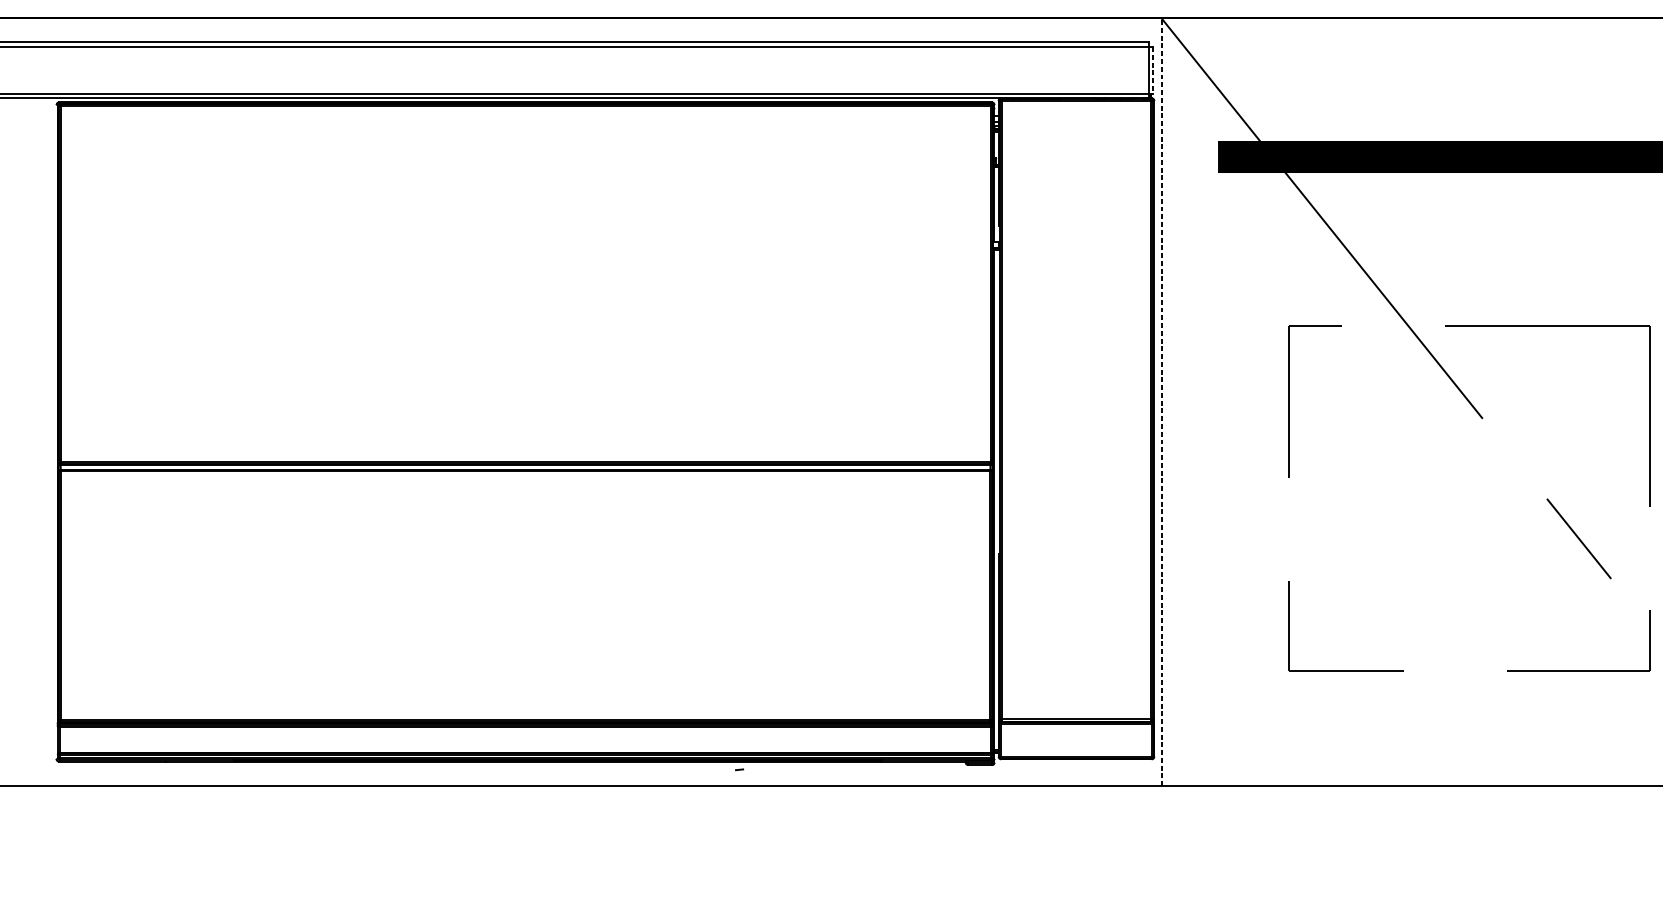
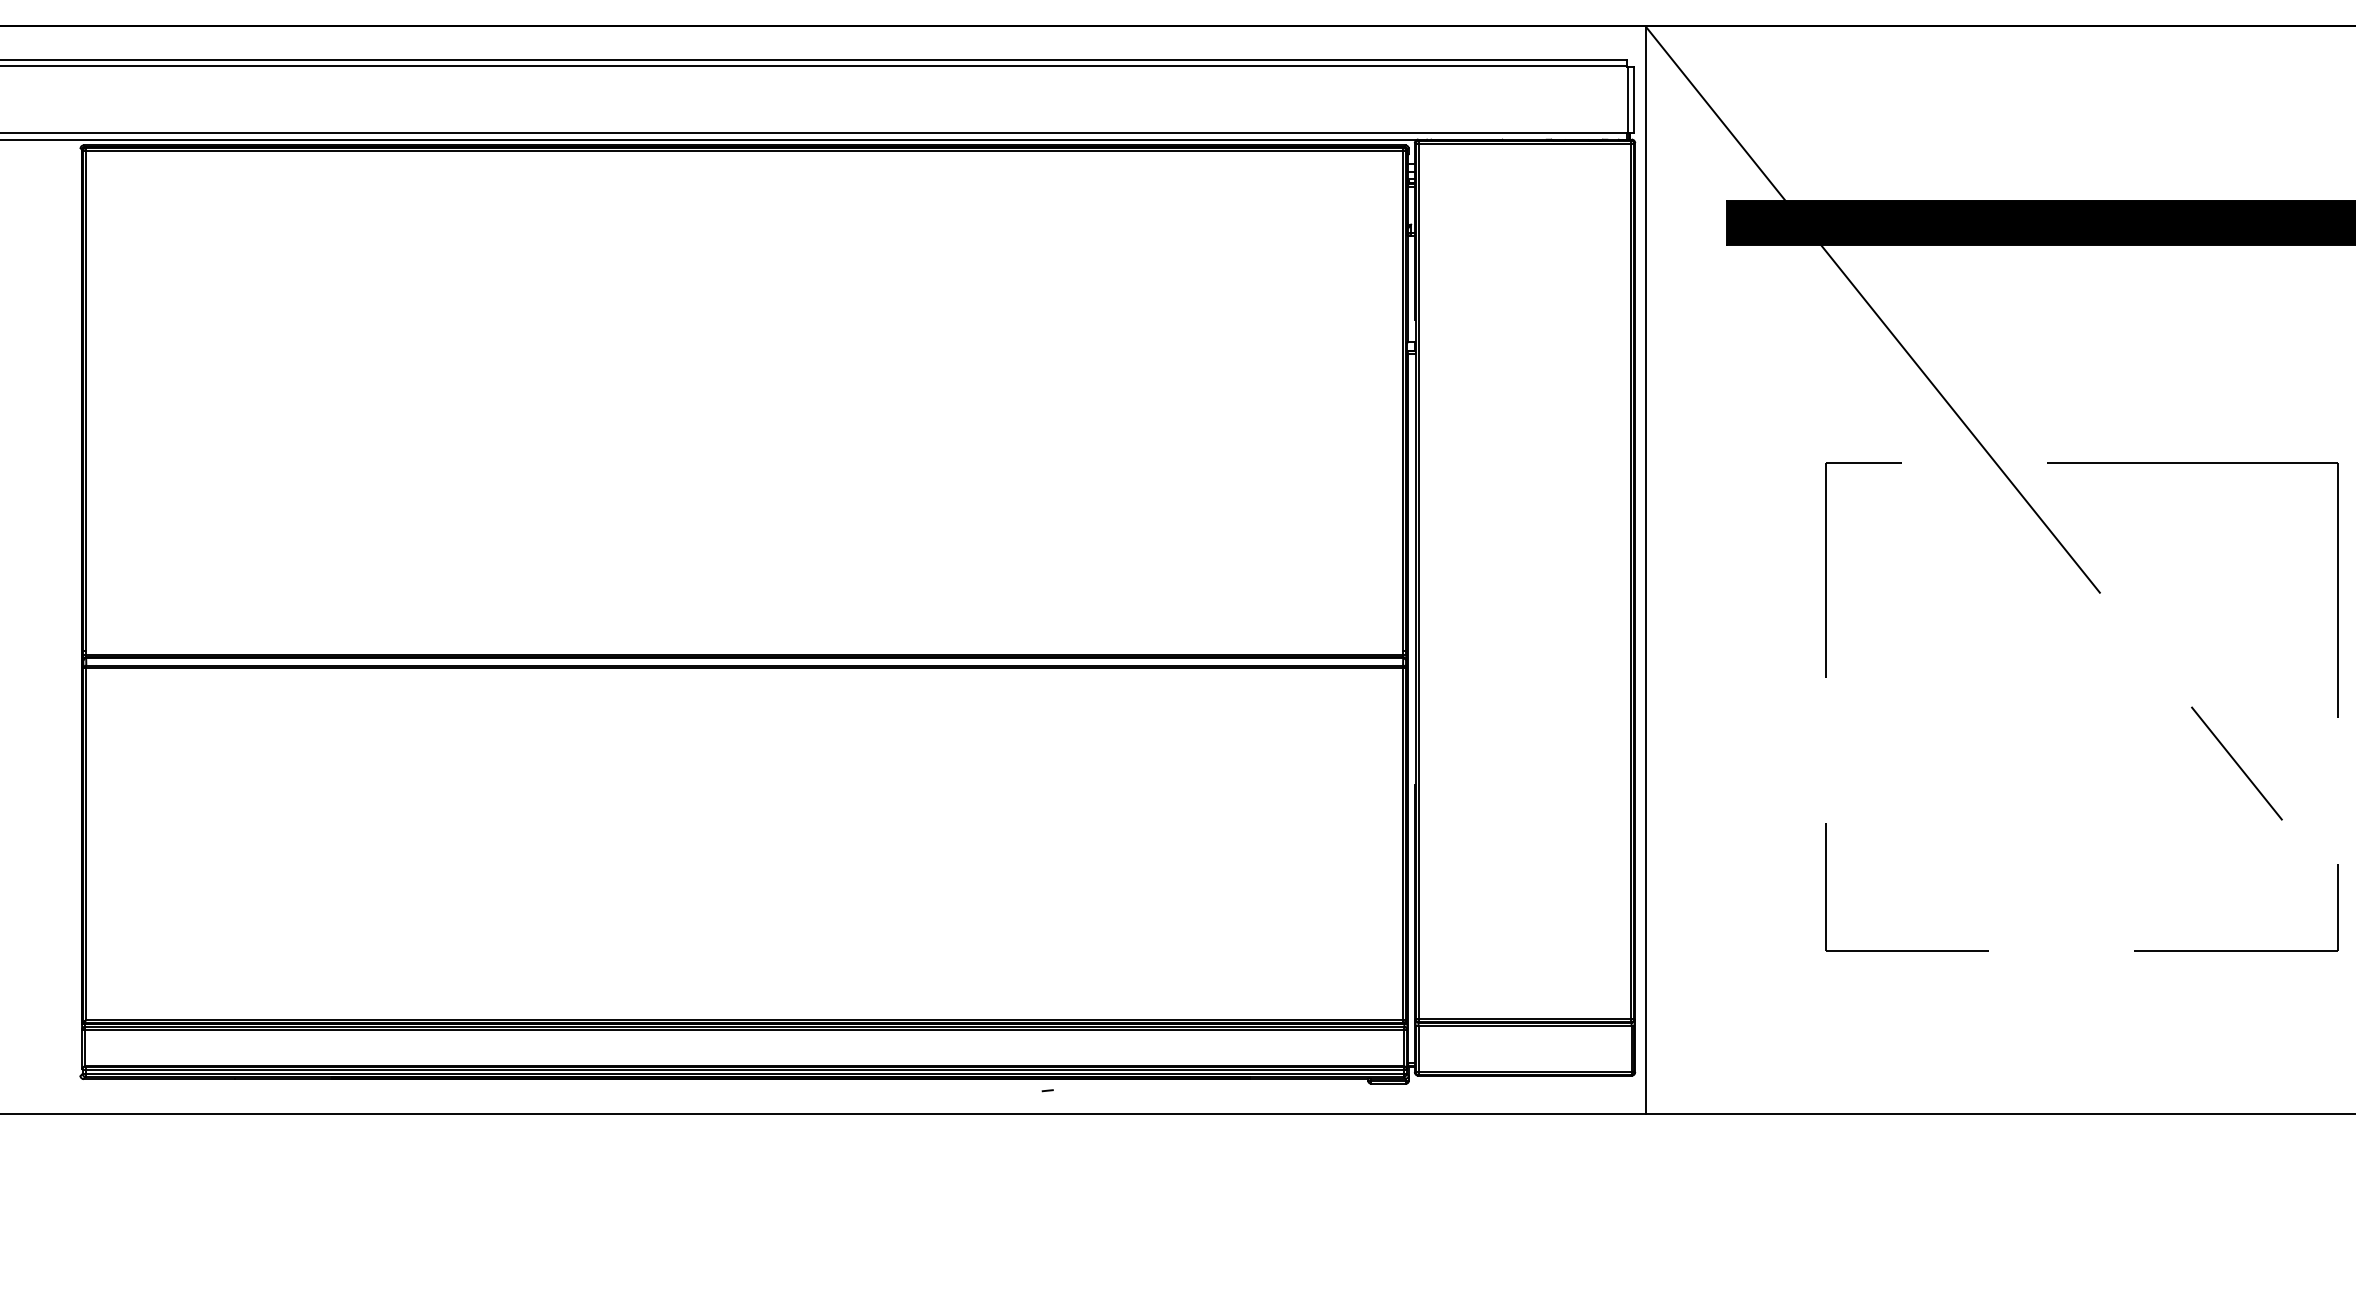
line: (1153, 70) -> (1634, 99), dashed -> solid
line: (1161, 402) -> (1645, 570), dashed -> solid

